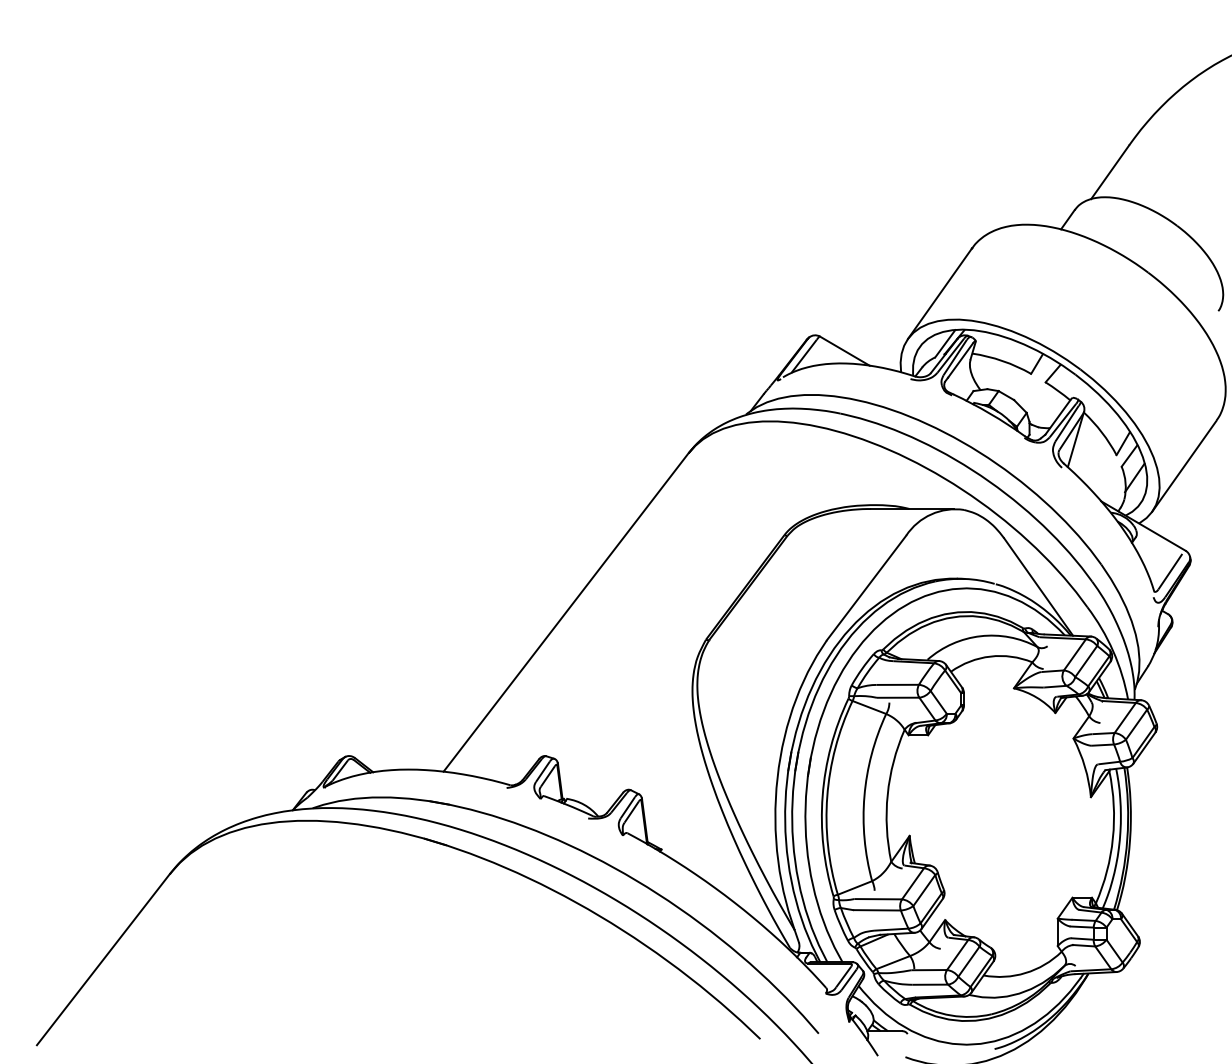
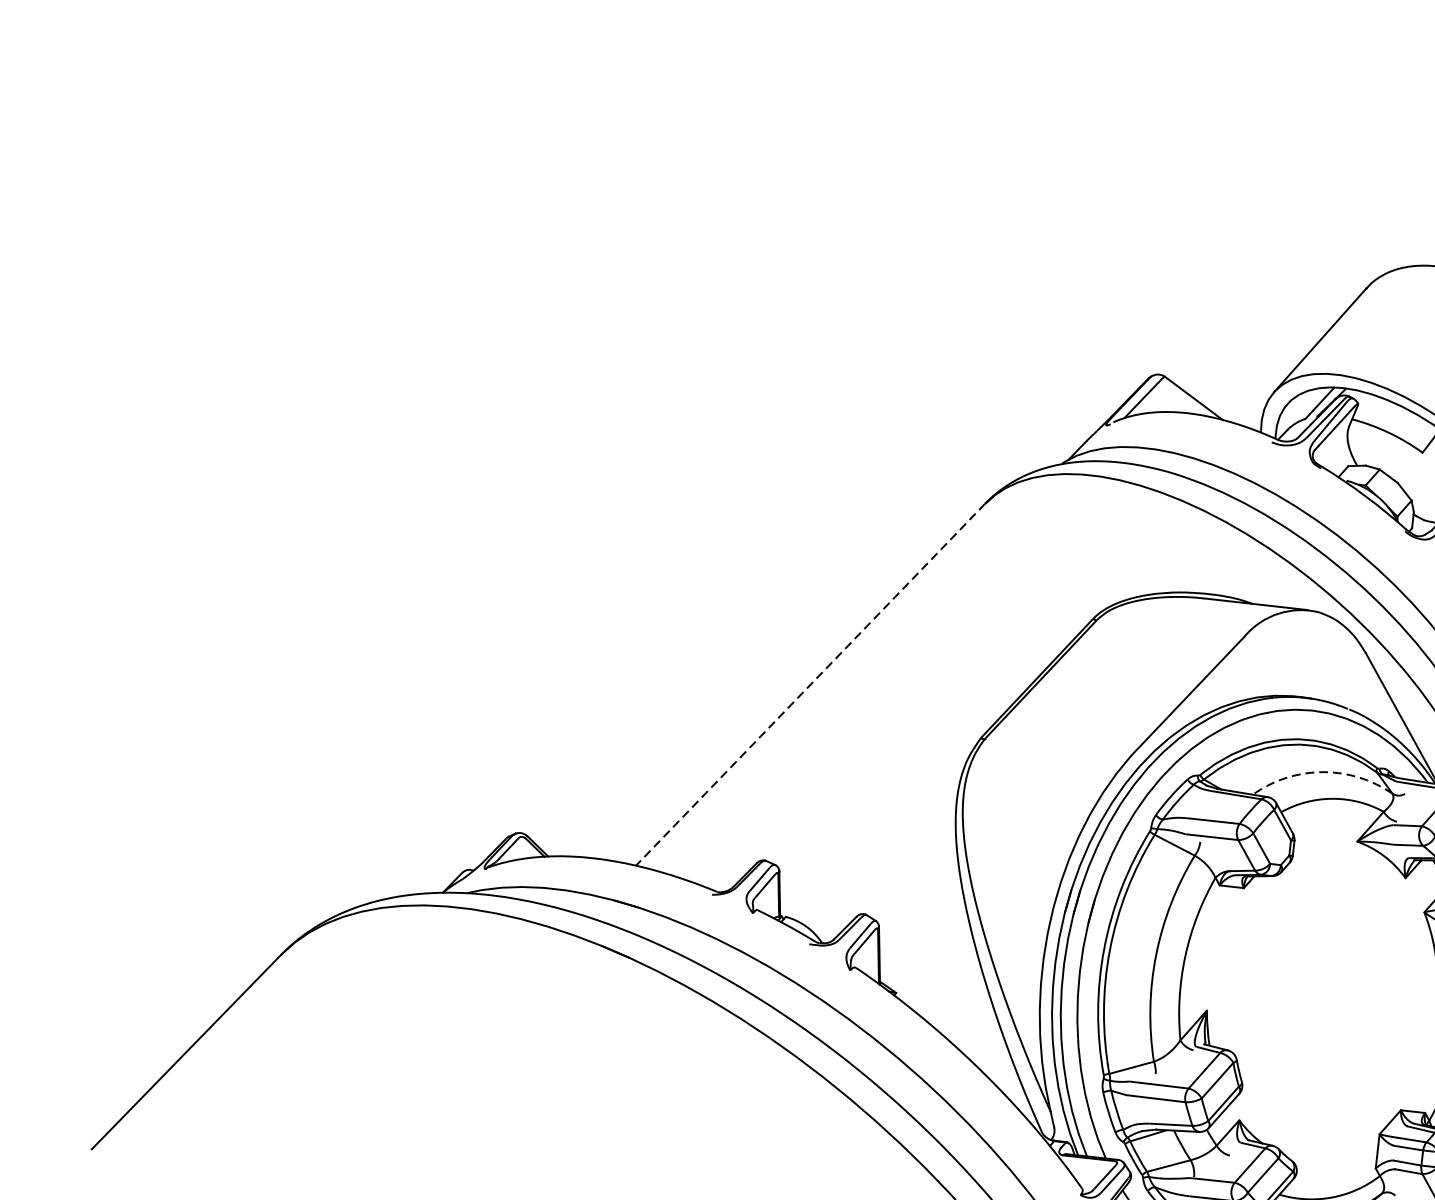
line: (566, 612) -> (811, 684), solid -> dashed
arc: (980, 636) -> (1322, 772), solid -> dashed

